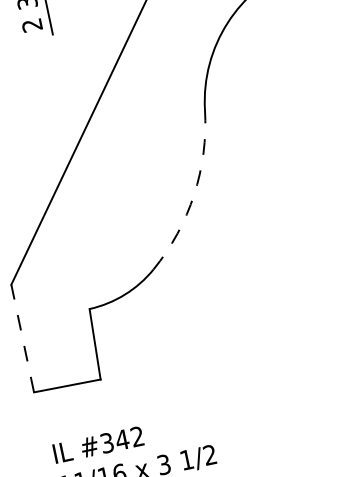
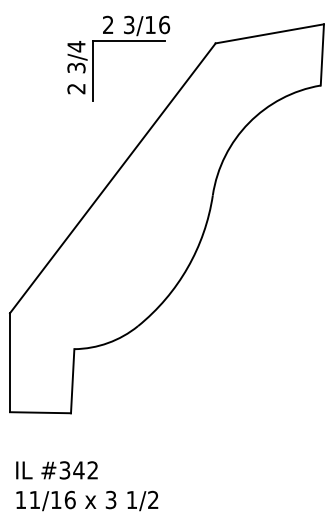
arc: (193, 194) -> (187, 267), dashed -> solid
line: (23, 338) -> (10, 362), dashed -> solid

